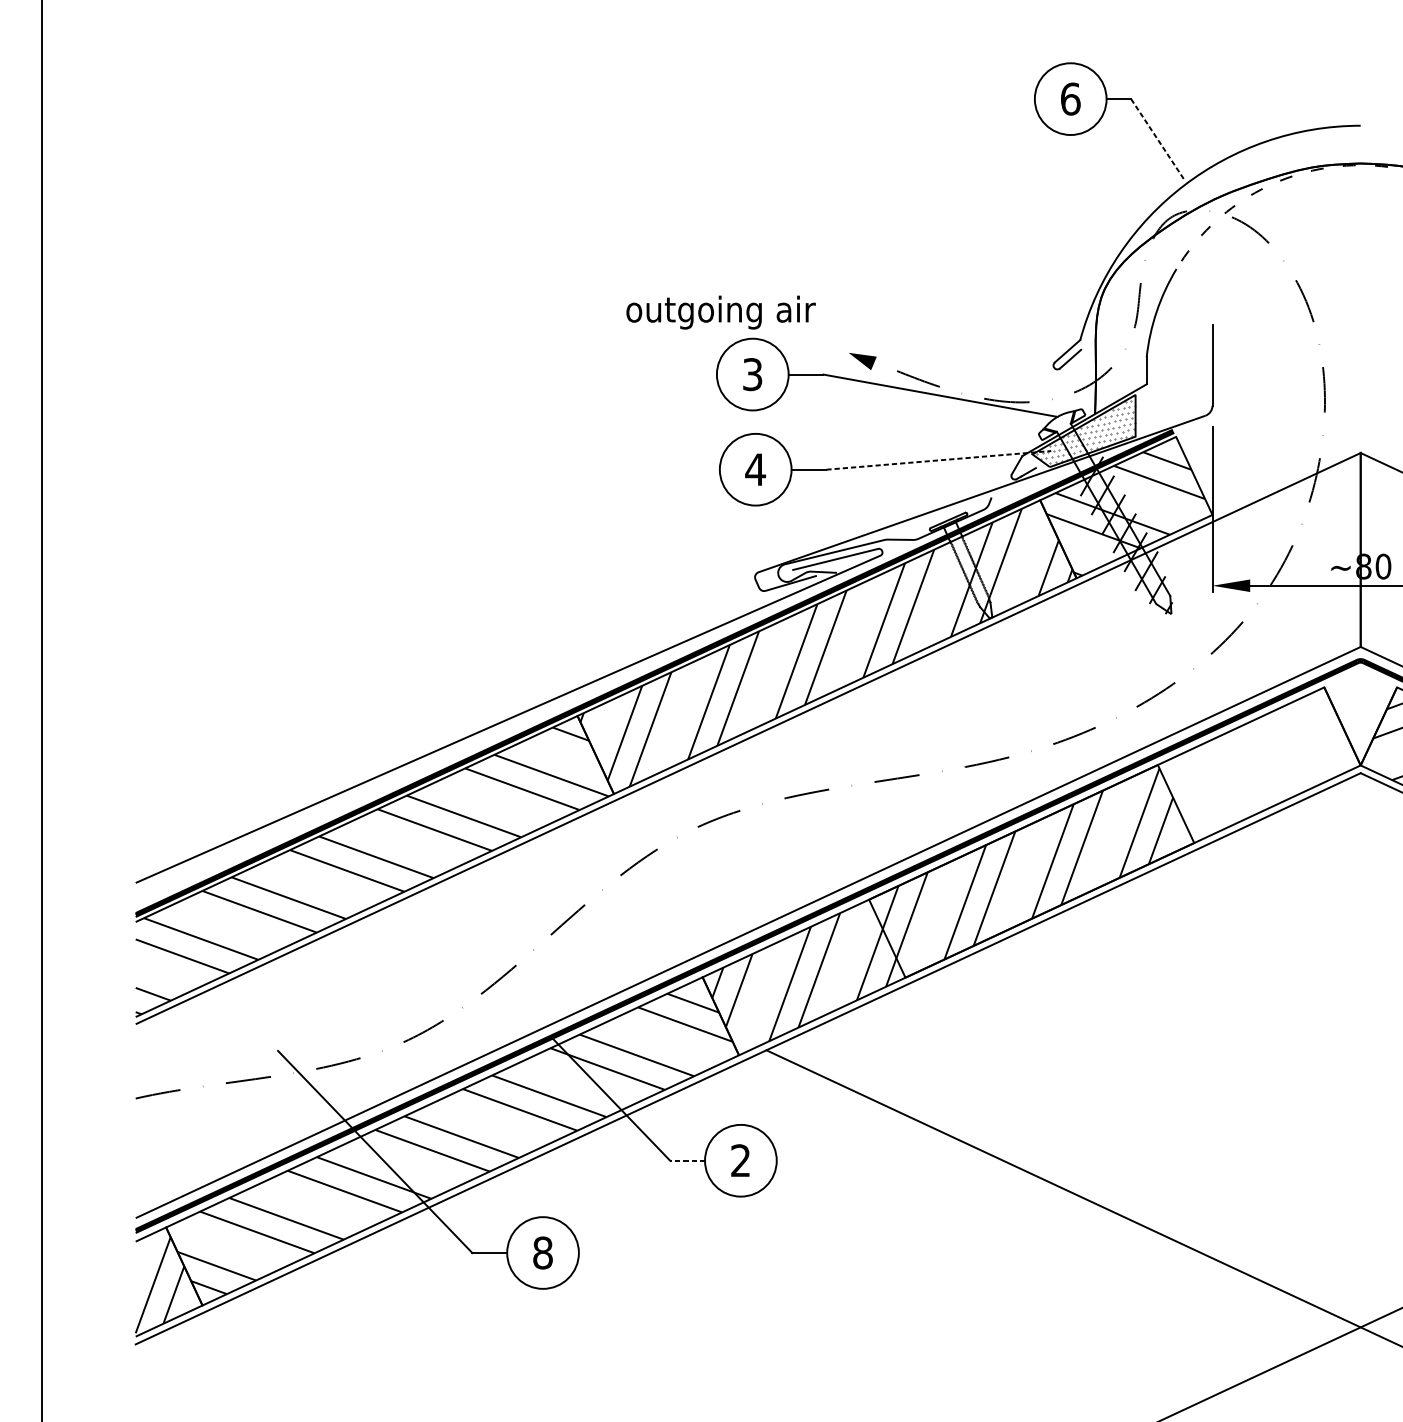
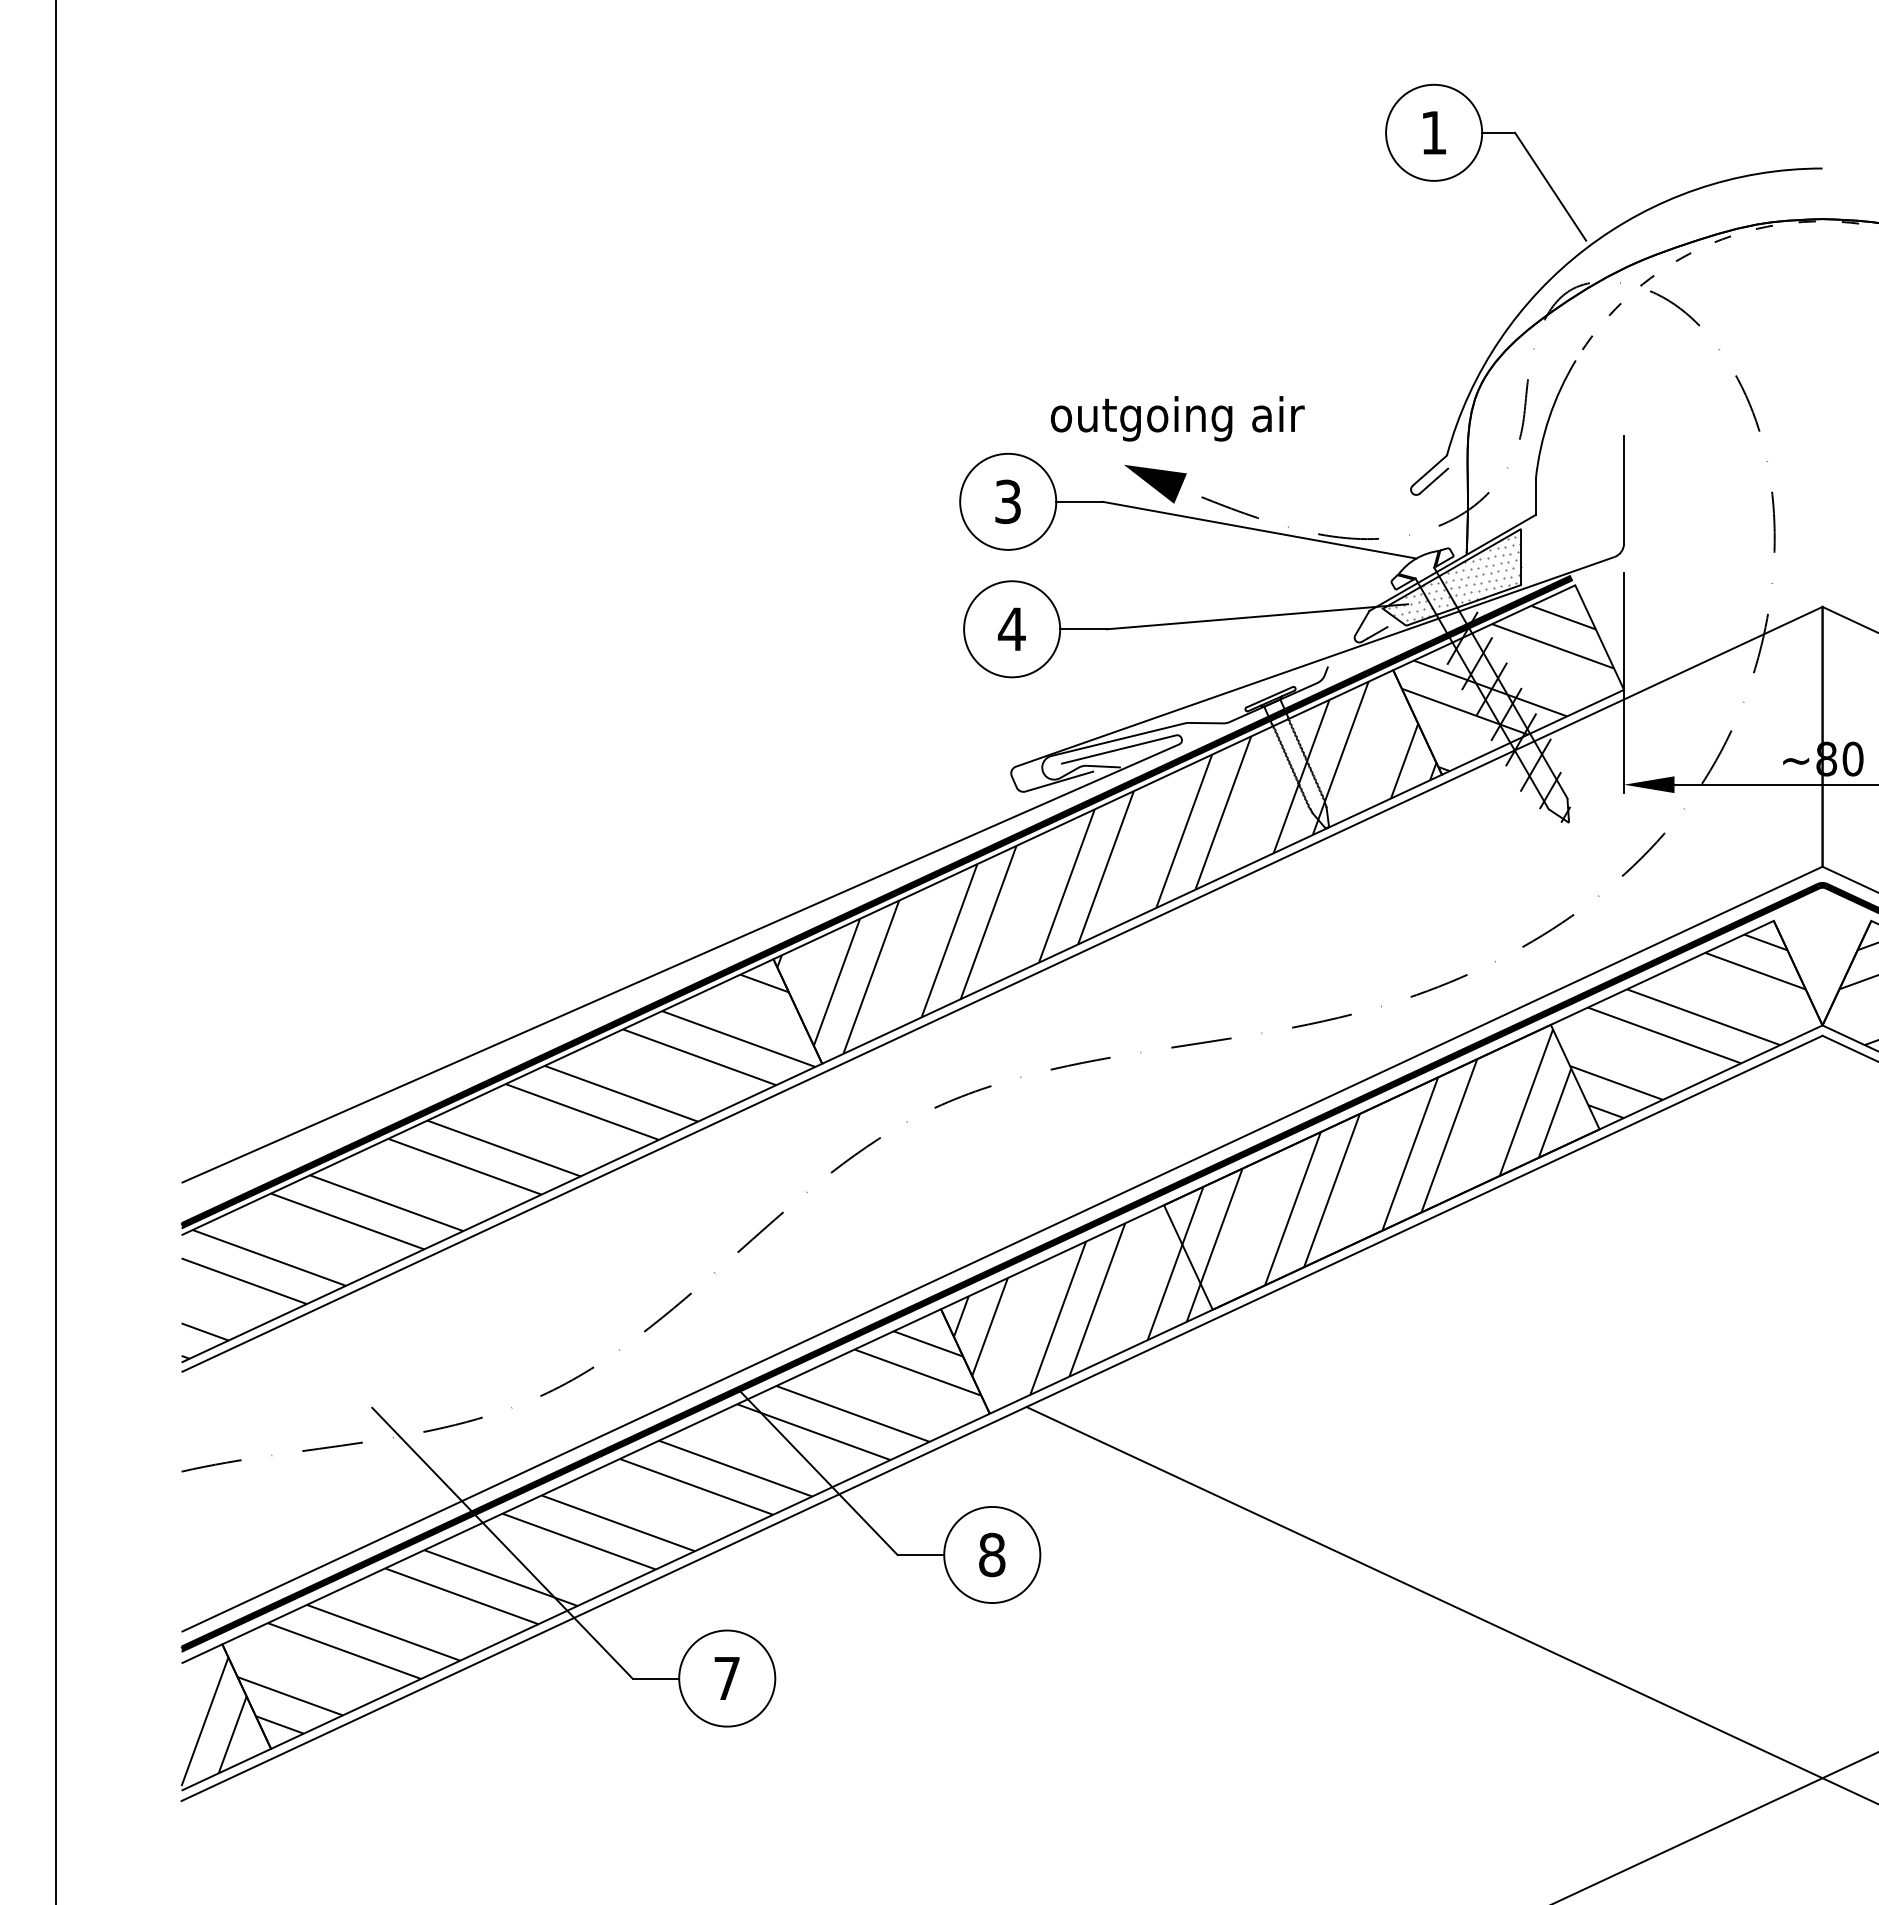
text: (1071, 98) -> (1434, 132), 6 -> 1
line: (1157, 139) -> (1550, 186), dashed -> solid
text: (720, 312) -> (1177, 418), moved
part: (862, 361) -> (1155, 484), size x1.67
line: (938, 460) -> (1257, 616), dashed -> solid
hatch: (1259, 766) -> (1687, 1026), added
line: (687, 1160) -> (920, 1554), dashed -> solid
text: (741, 1160) -> (992, 1554), 2 -> 8
text: (543, 1252) -> (727, 1678), 8 -> 7

